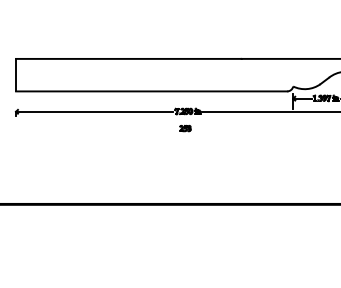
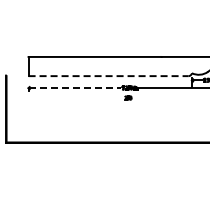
line: (151, 92) -> (108, 76), solid -> dashed
line: (95, 112) -> (75, 88), solid -> dashed

